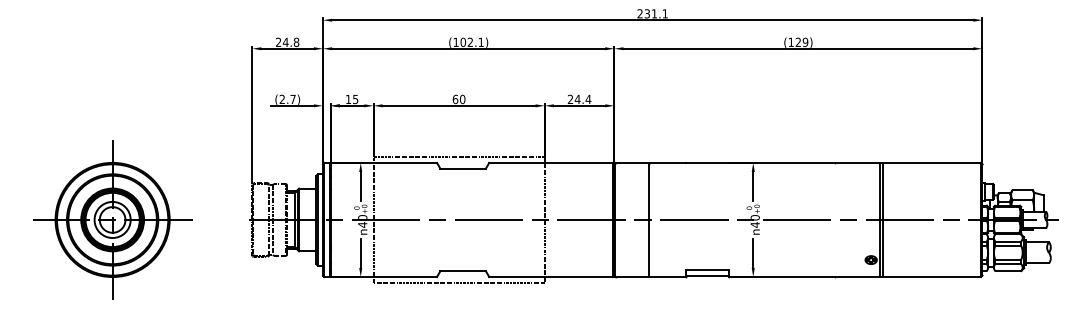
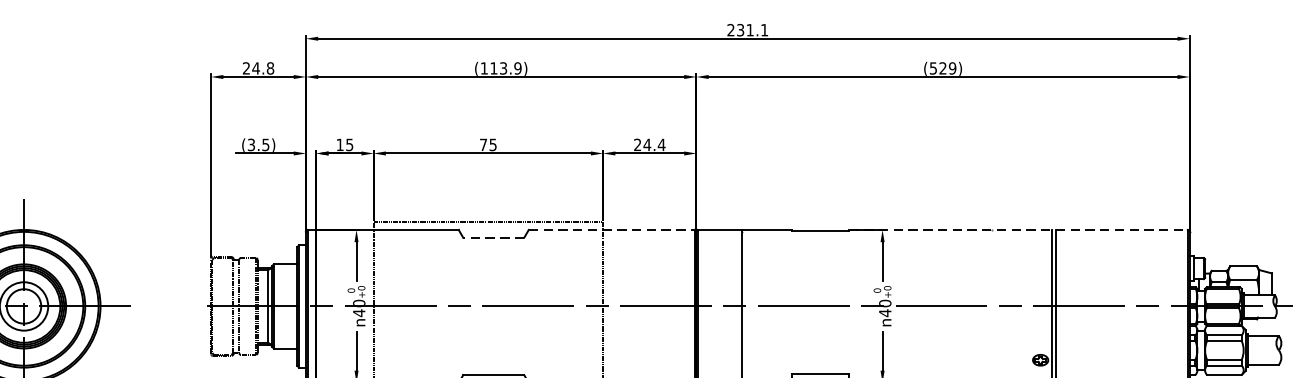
text: (471, 42) -> (504, 68), (102.1) -> (113.9)
text: (790, 42) -> (932, 68), (129) -> (529)
text: (287, 99) -> (258, 145), (2.7) -> (3.5)
text: (458, 99) -> (487, 145), 60 -> 75
line: (551, 162) -> (612, 229), solid -> dashed
line: (855, 162) -> (1019, 229), solid -> dashed
line: (463, 168) -> (494, 237), solid -> dashed

